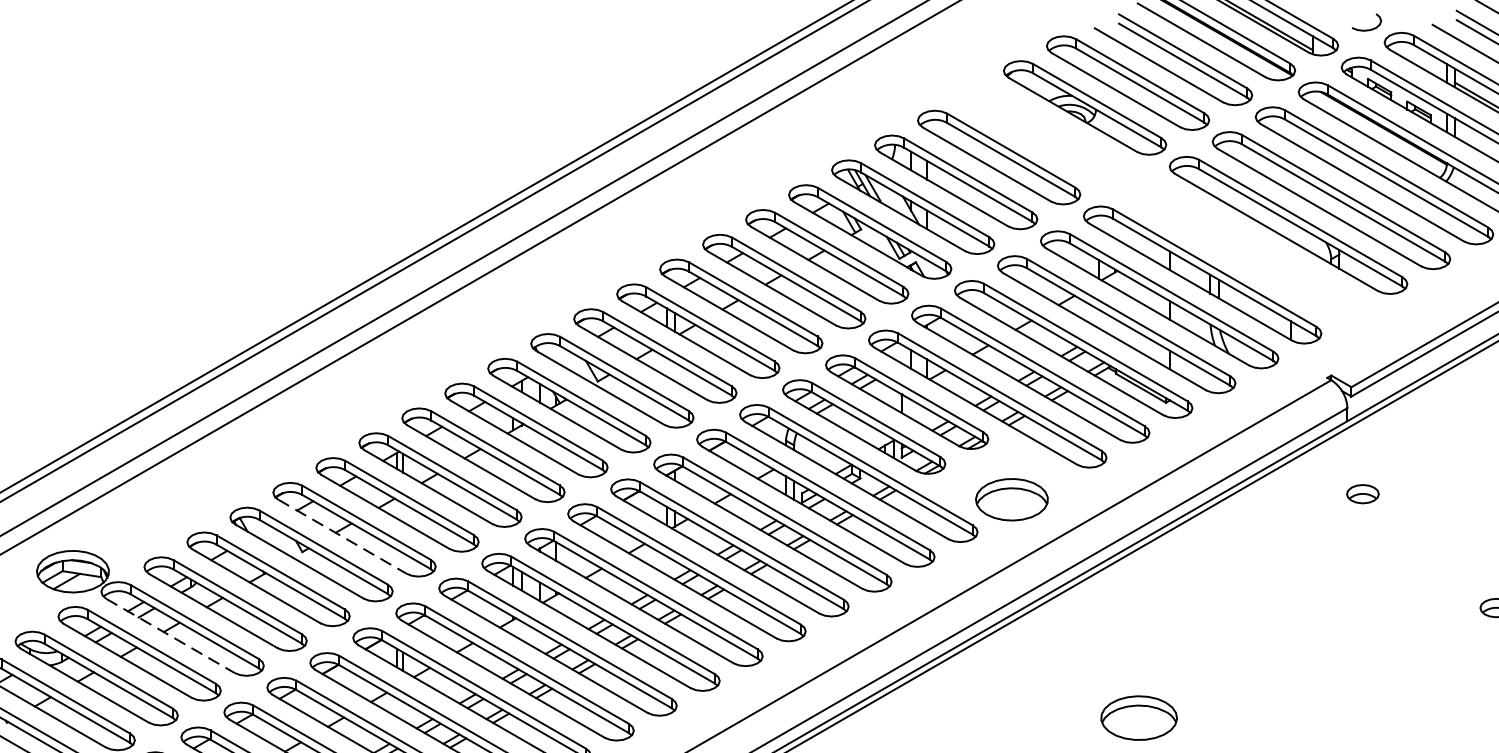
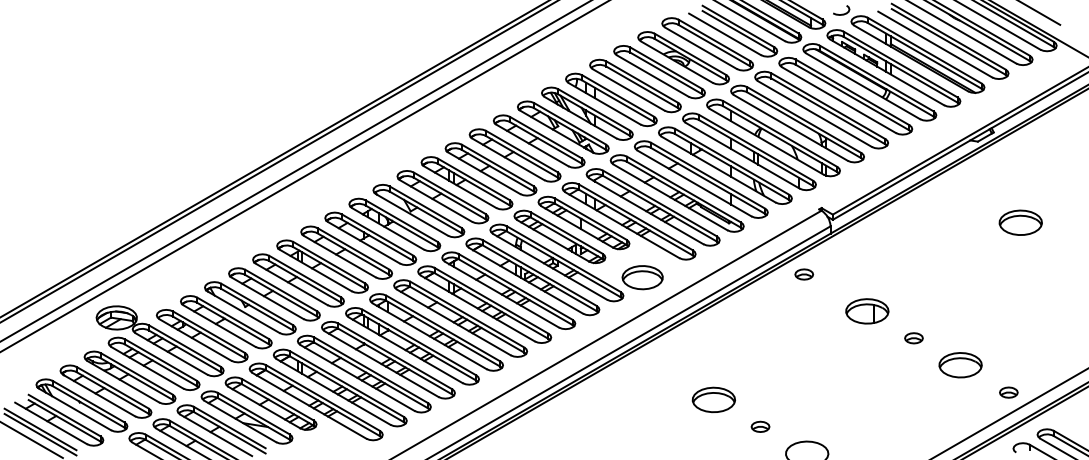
part: (1161, 203) -> (726, 111), added
part: (1363, 494) -> (804, 274), moved
line: (343, 536) -> (268, 298), dashed -> solid
part: (1413, 560) -> (867, 311), added
line: (170, 636) -> (171, 354), dashed -> solid

